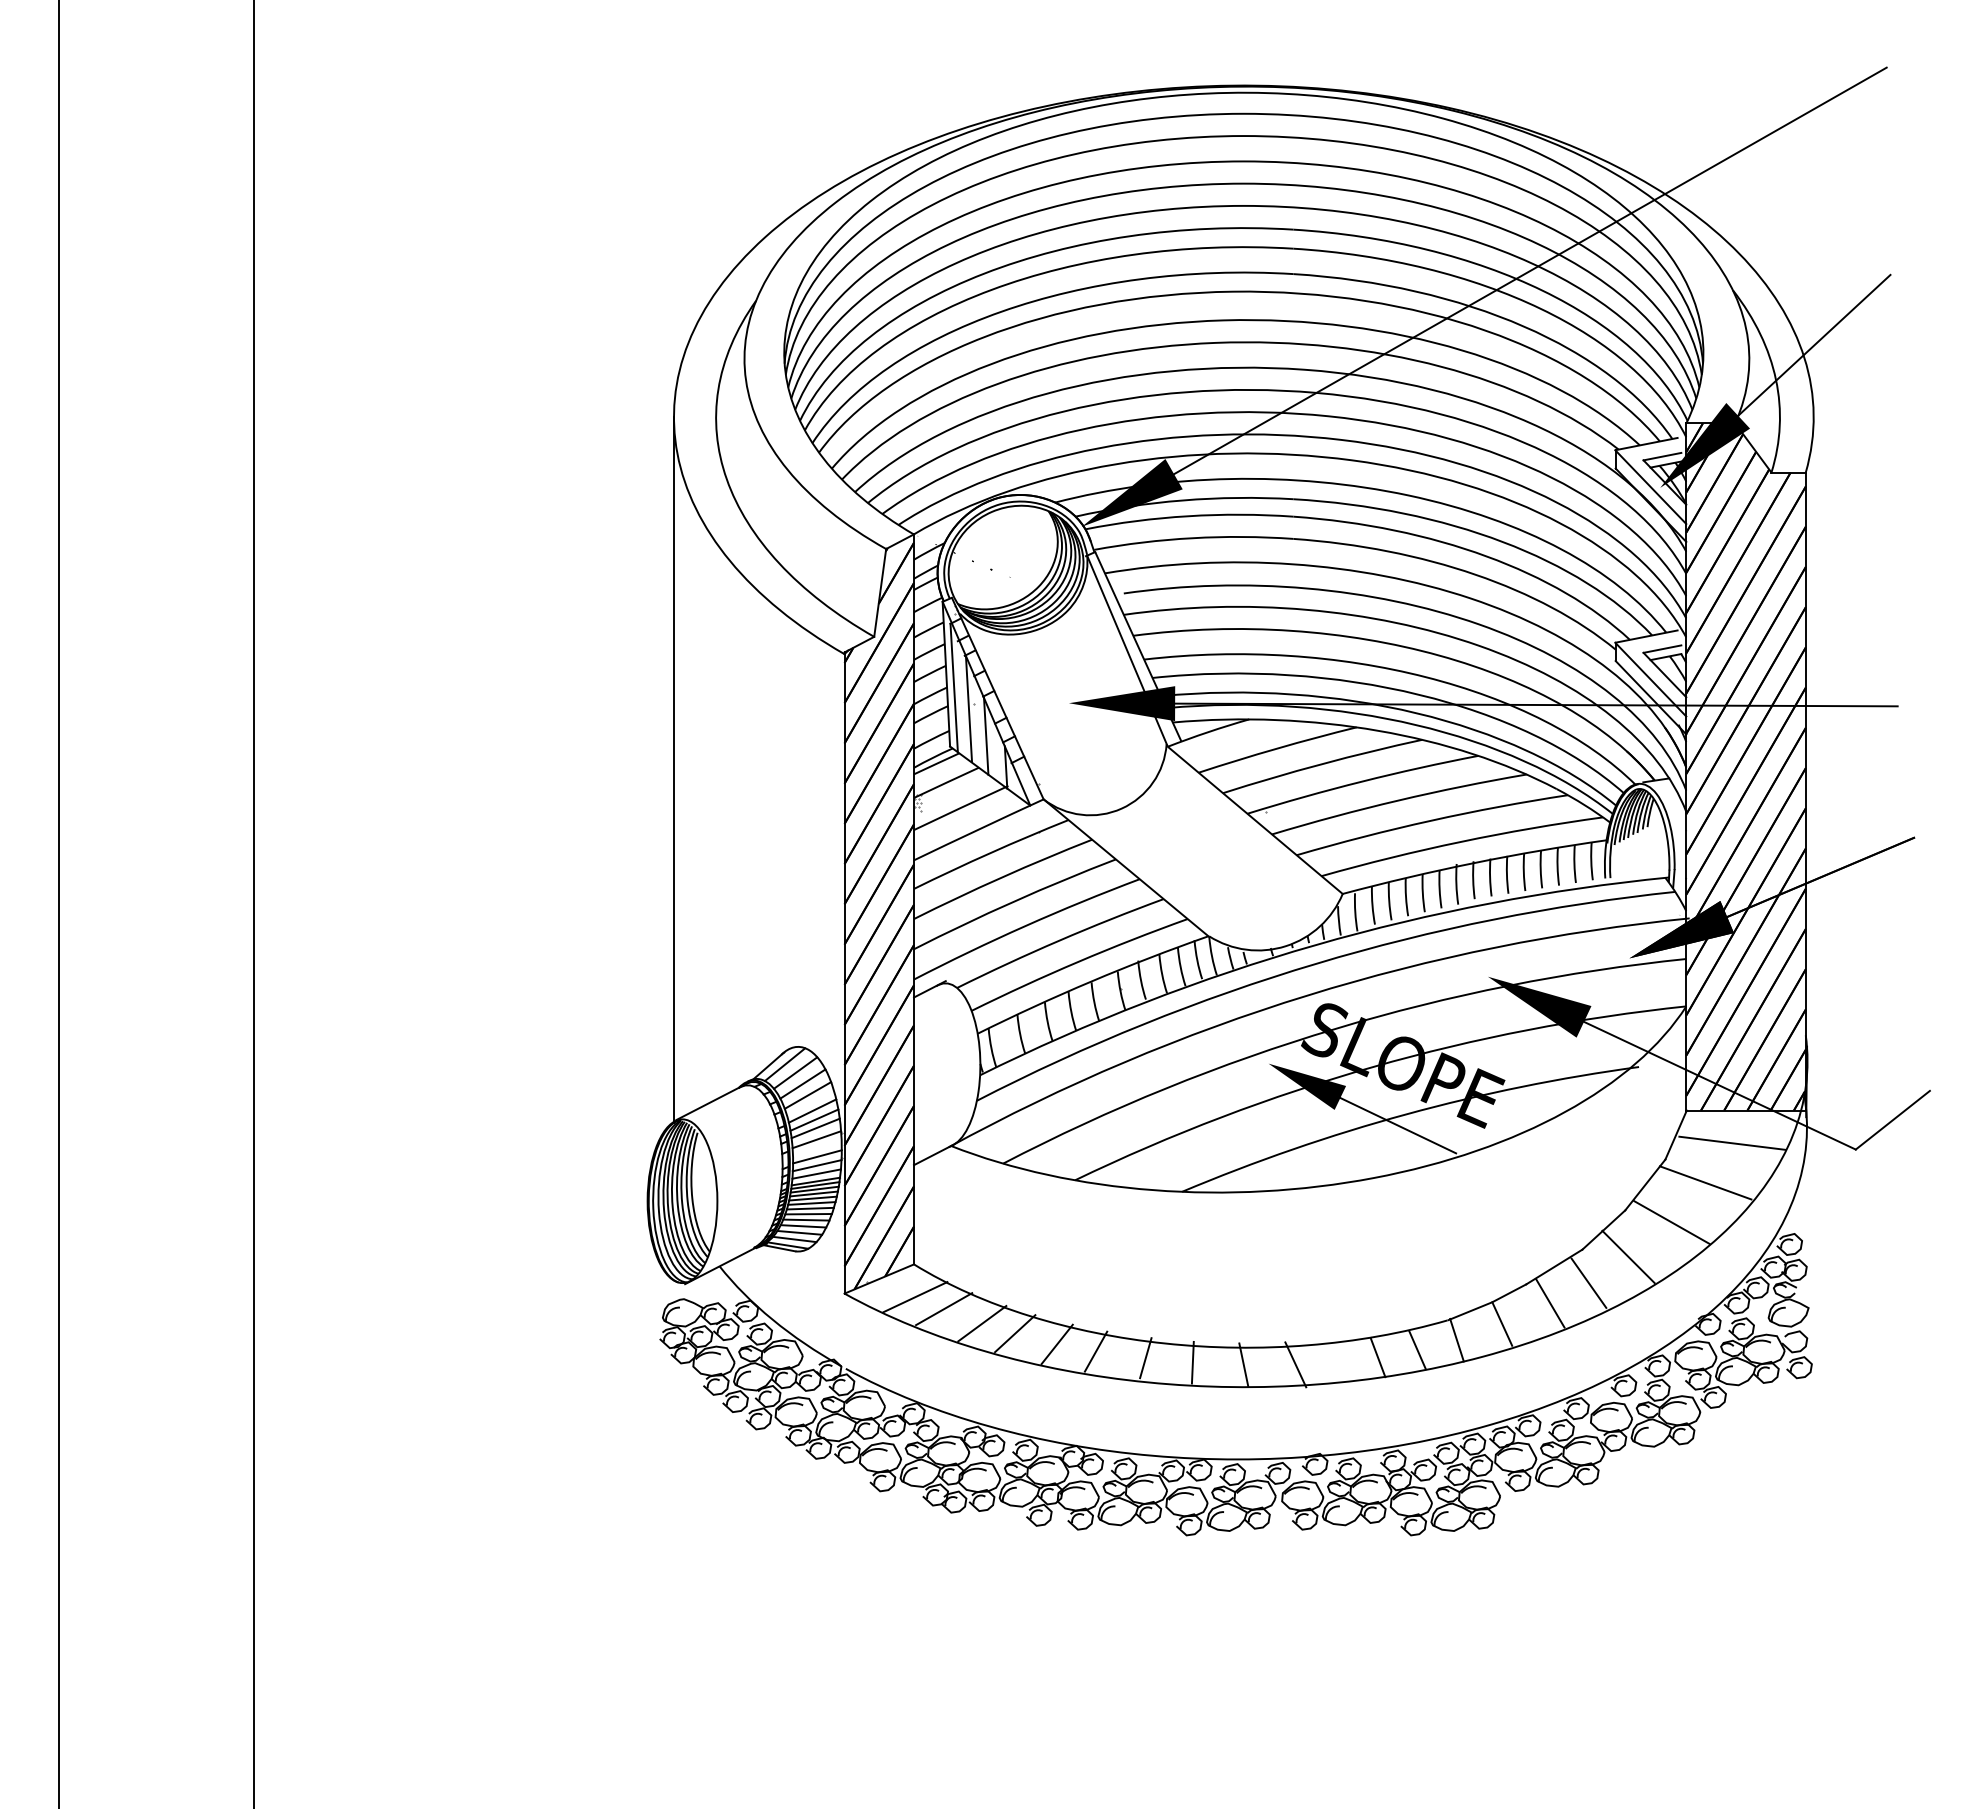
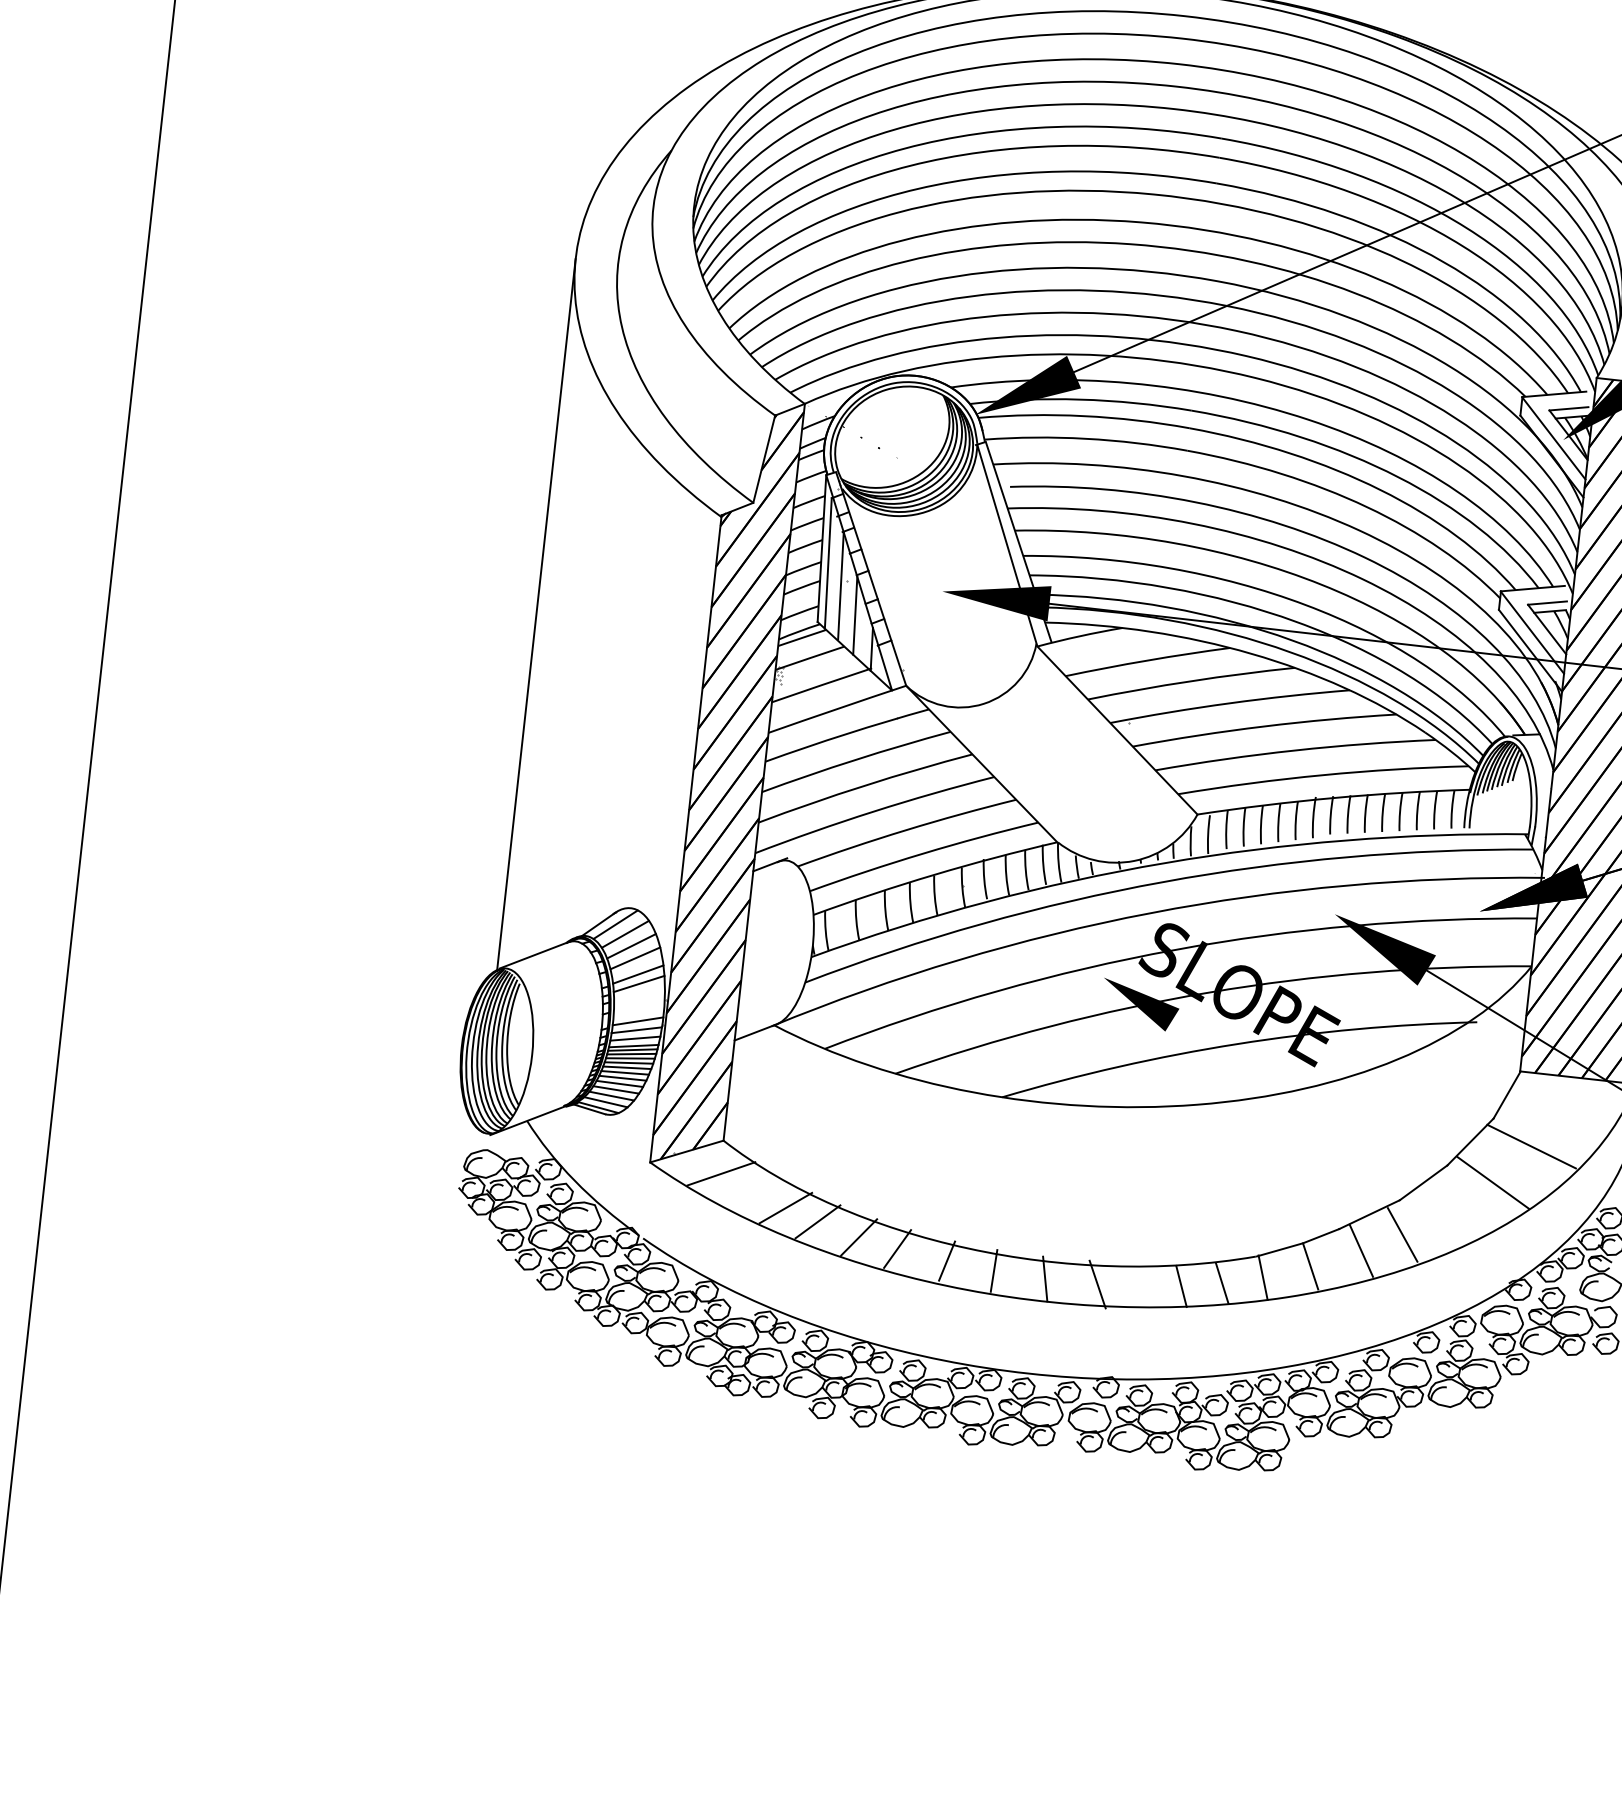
line: (1398, 1125) -> (1228, 1054), removed
line: (815, 1128) -> (639, 992), removed
line: (816, 1139) -> (639, 1003), removed
line: (1732, 1142) -> (1563, 1108), removed
line: (1628, 1256) -> (1445, 1212), removed
line: (944, 1309) -> (749, 1189), removed

